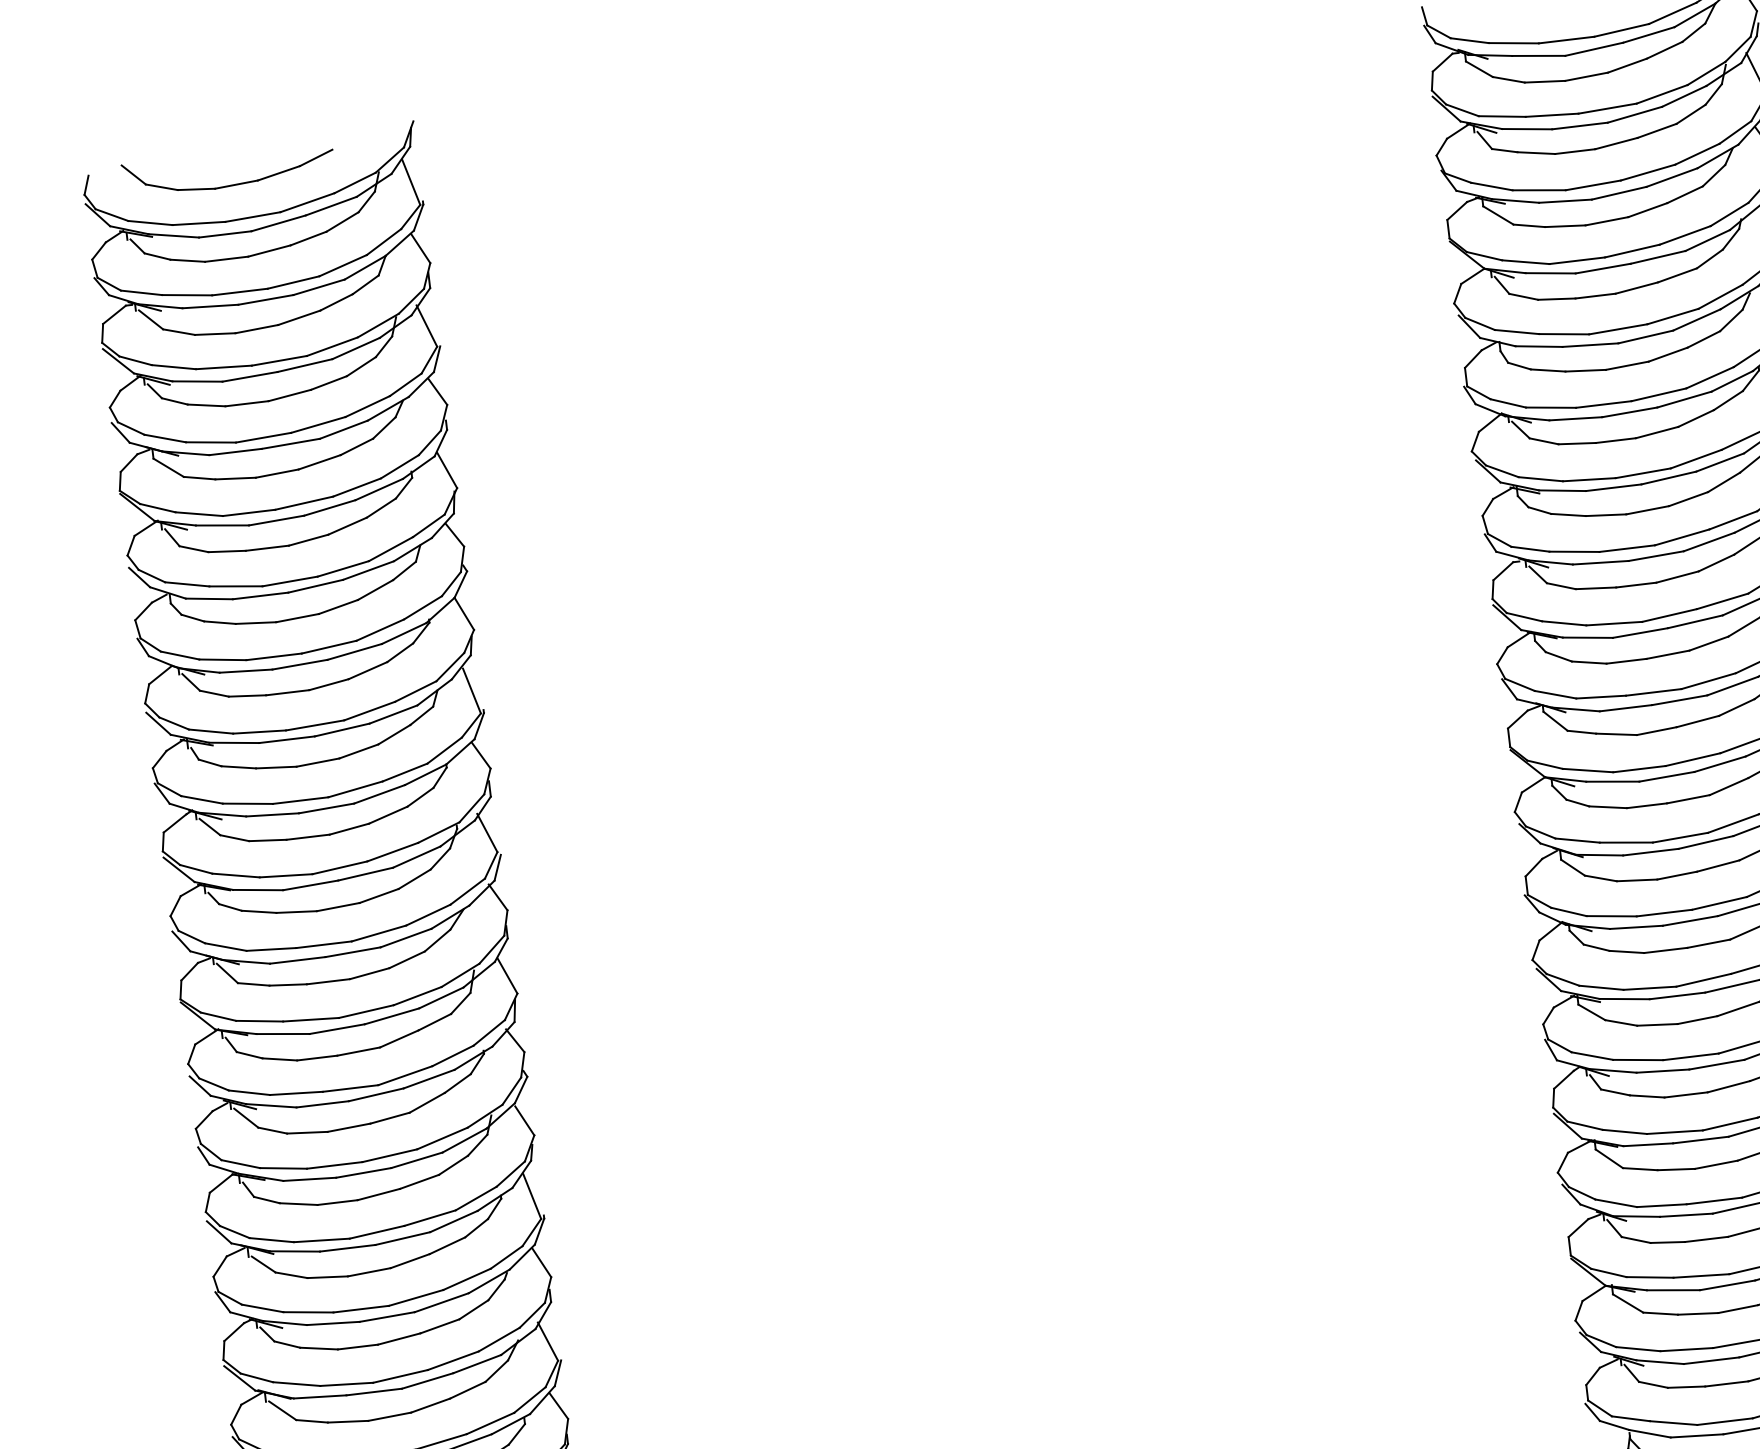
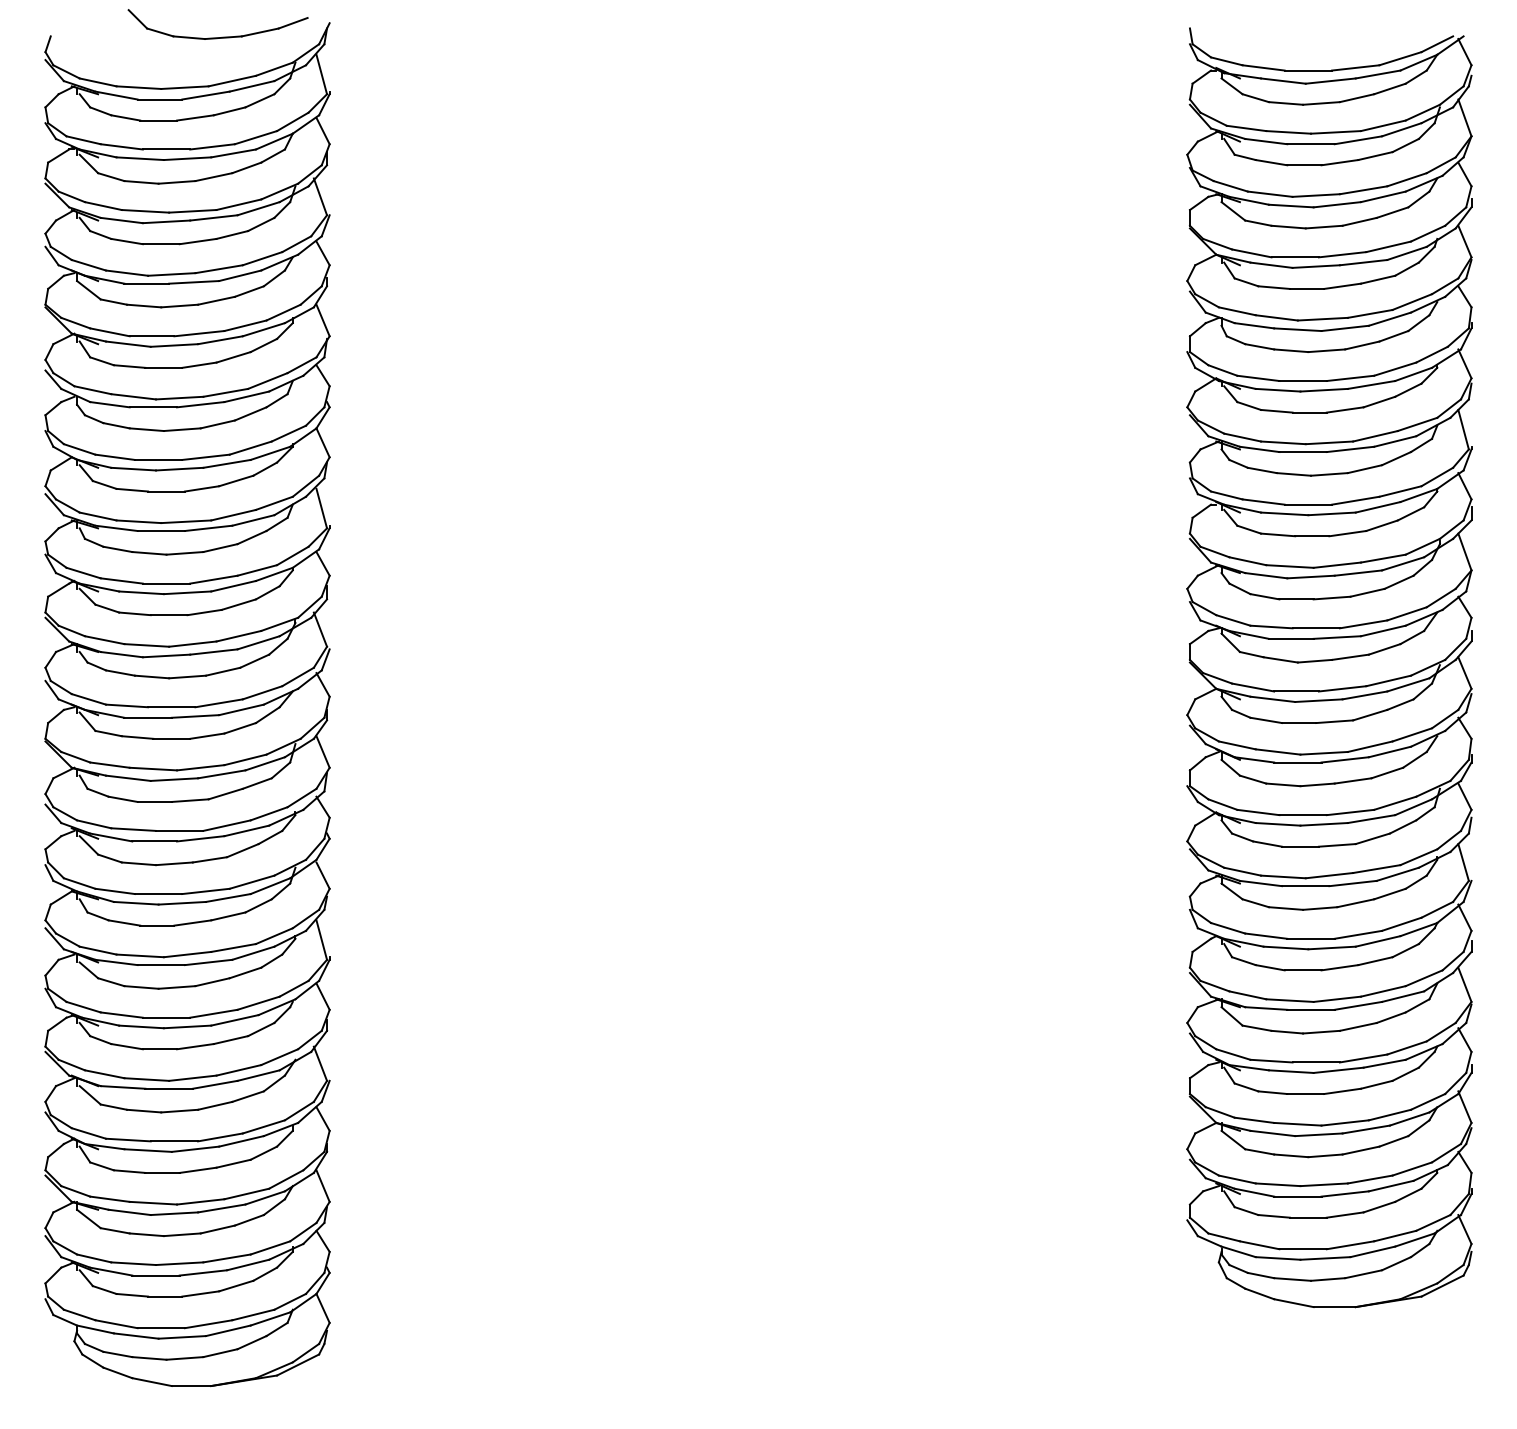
part: (235, 183) -> (222, 36), moved

